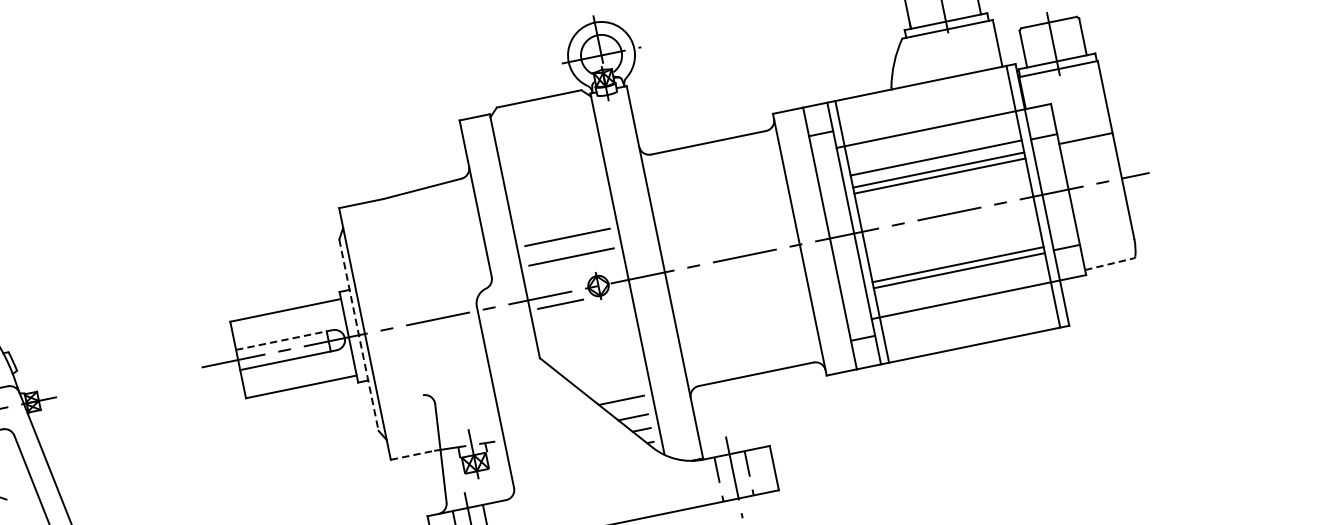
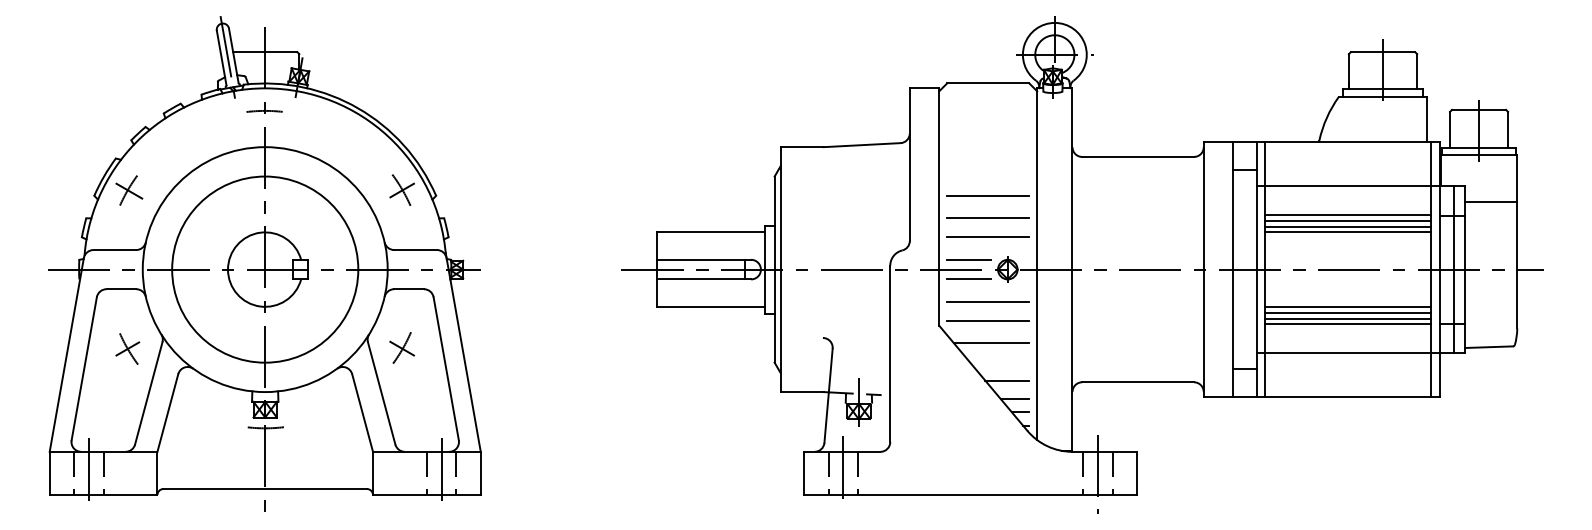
line: (1086, 138) -> (1491, 202), moved
line: (937, 163) -> (1347, 220), added
line: (1056, 191) -> (1453, 269), added
line: (563, 213) -> (988, 195), added
line: (955, 252) -> (1347, 306), added
line: (956, 258) -> (1347, 312), added
line: (1109, 264) -> (1489, 347), dashed -> solid
line: (555, 283) -> (968, 259), added
line: (585, 322) -> (988, 301), added
line: (358, 336) -> (774, 270), dashed -> solid
line: (284, 339) -> (704, 259), dashed -> solid
line: (589, 342) -> (988, 320), added
line: (597, 365) -> (991, 343), added
line: (413, 455) -> (802, 392), dashed -> solid

